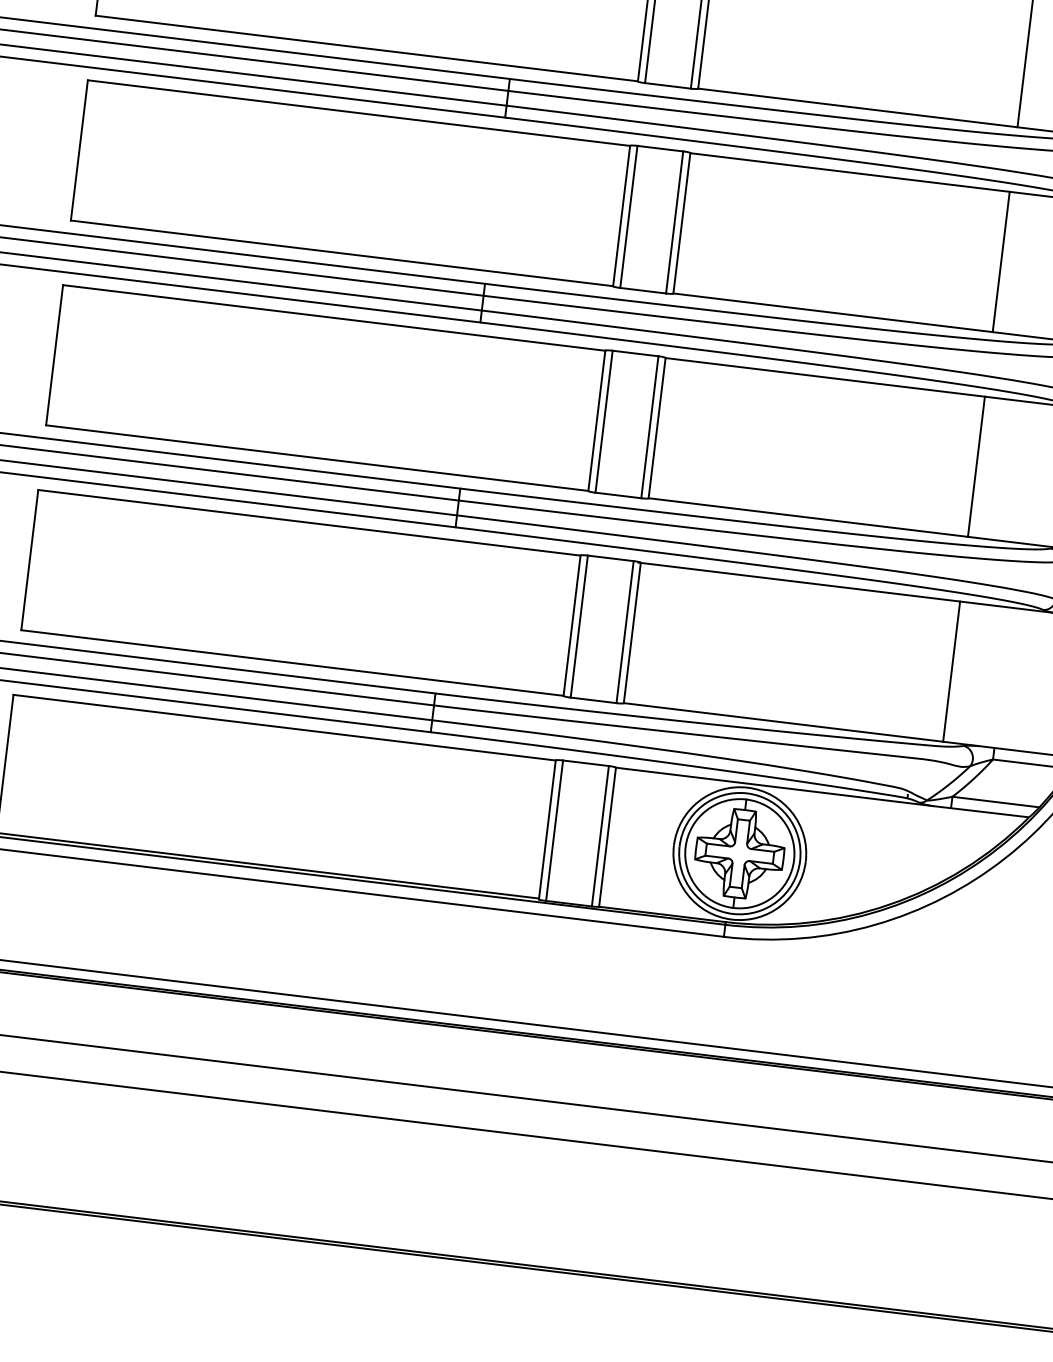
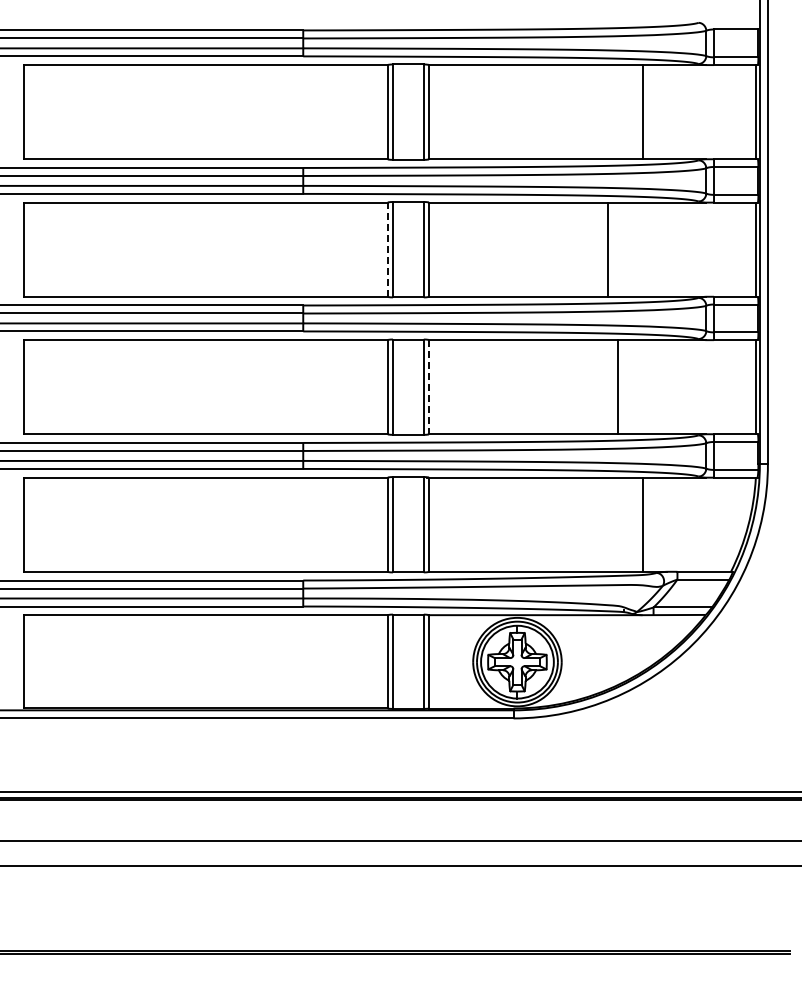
line: (622, 215) -> (388, 249), solid -> dashed
line: (1001, 261) -> (608, 249), moved
line: (656, 428) -> (428, 387), solid -> dashed
line: (977, 467) -> (618, 387), moved

